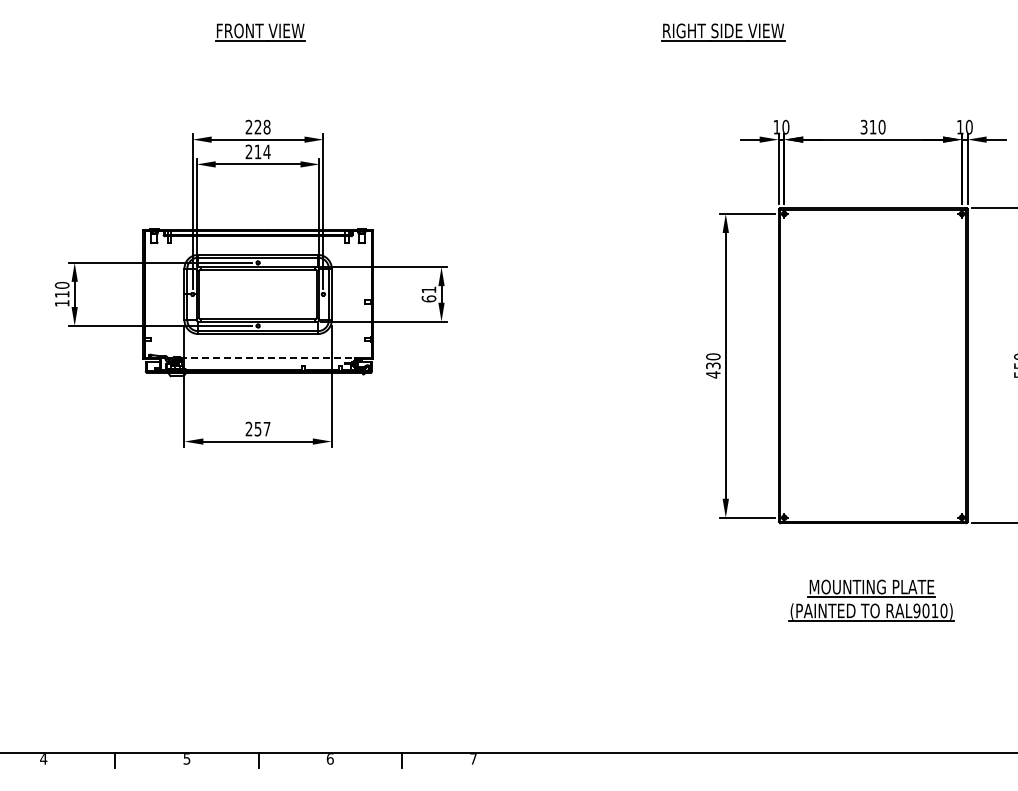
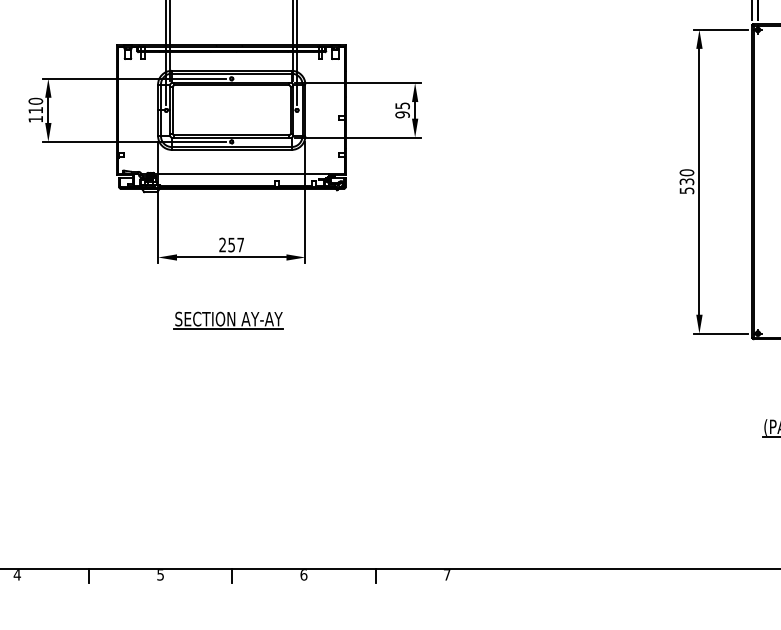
text: (428, 294) -> (402, 110), 61 -> 95
line: (267, 358) -> (241, 174), dashed -> solid
text: (713, 374) -> (687, 190), 430 -> 530
part: (254, 504) -> (228, 320), added

